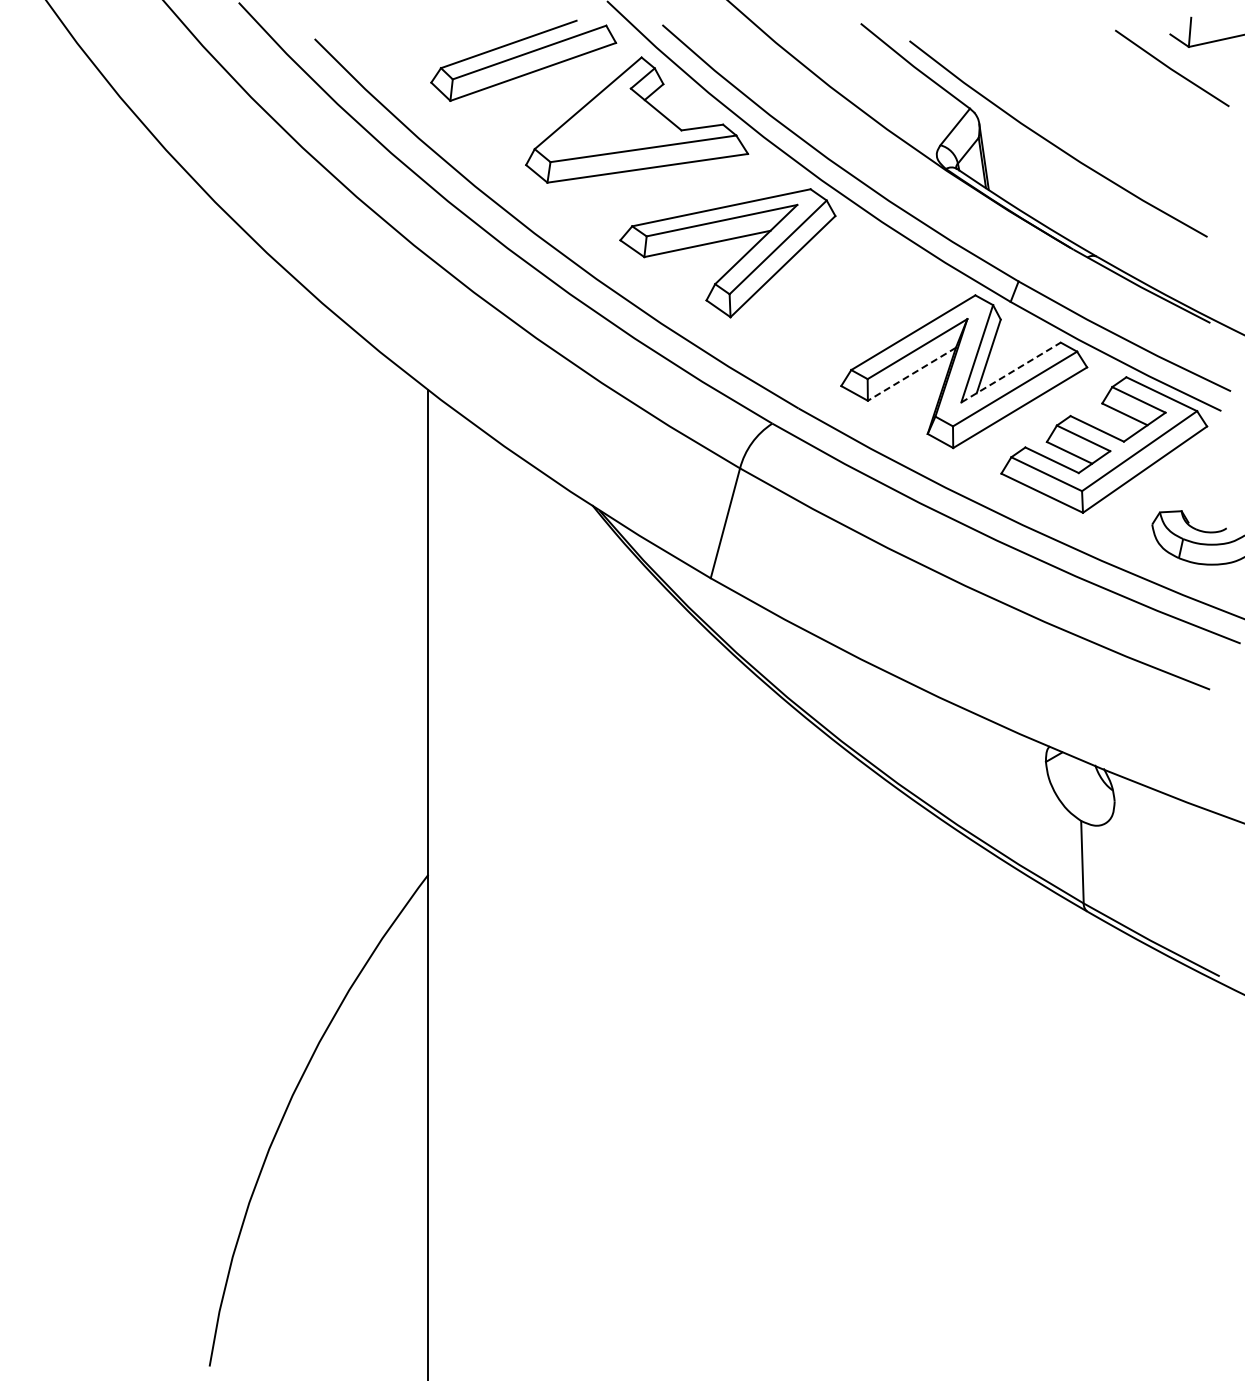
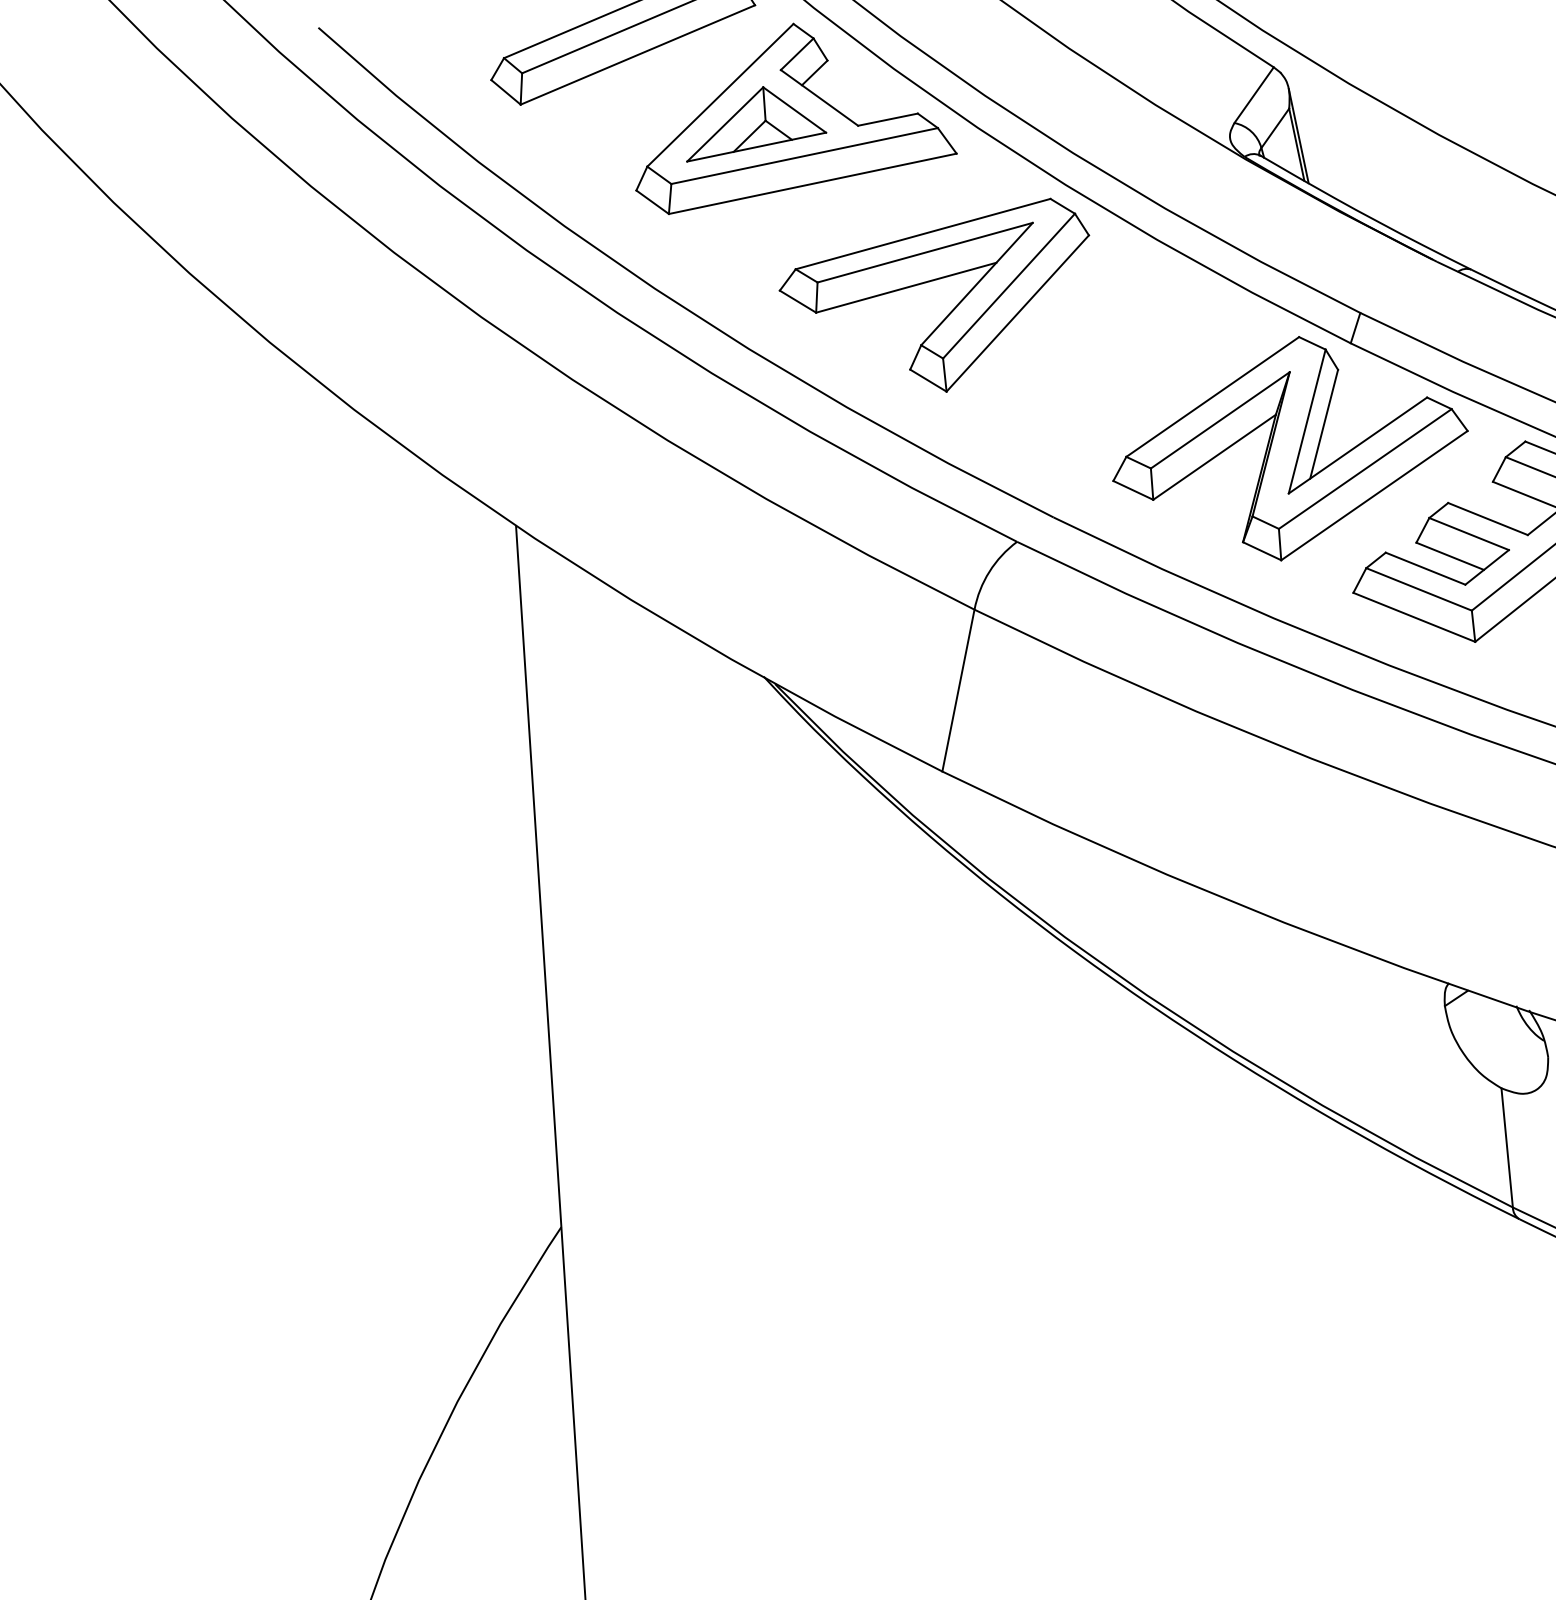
part: (610, 123) -> (754, 122), added
line: (1011, 372) -> (1358, 445), dashed -> solid
line: (911, 374) -> (1213, 457), dashed -> solid

